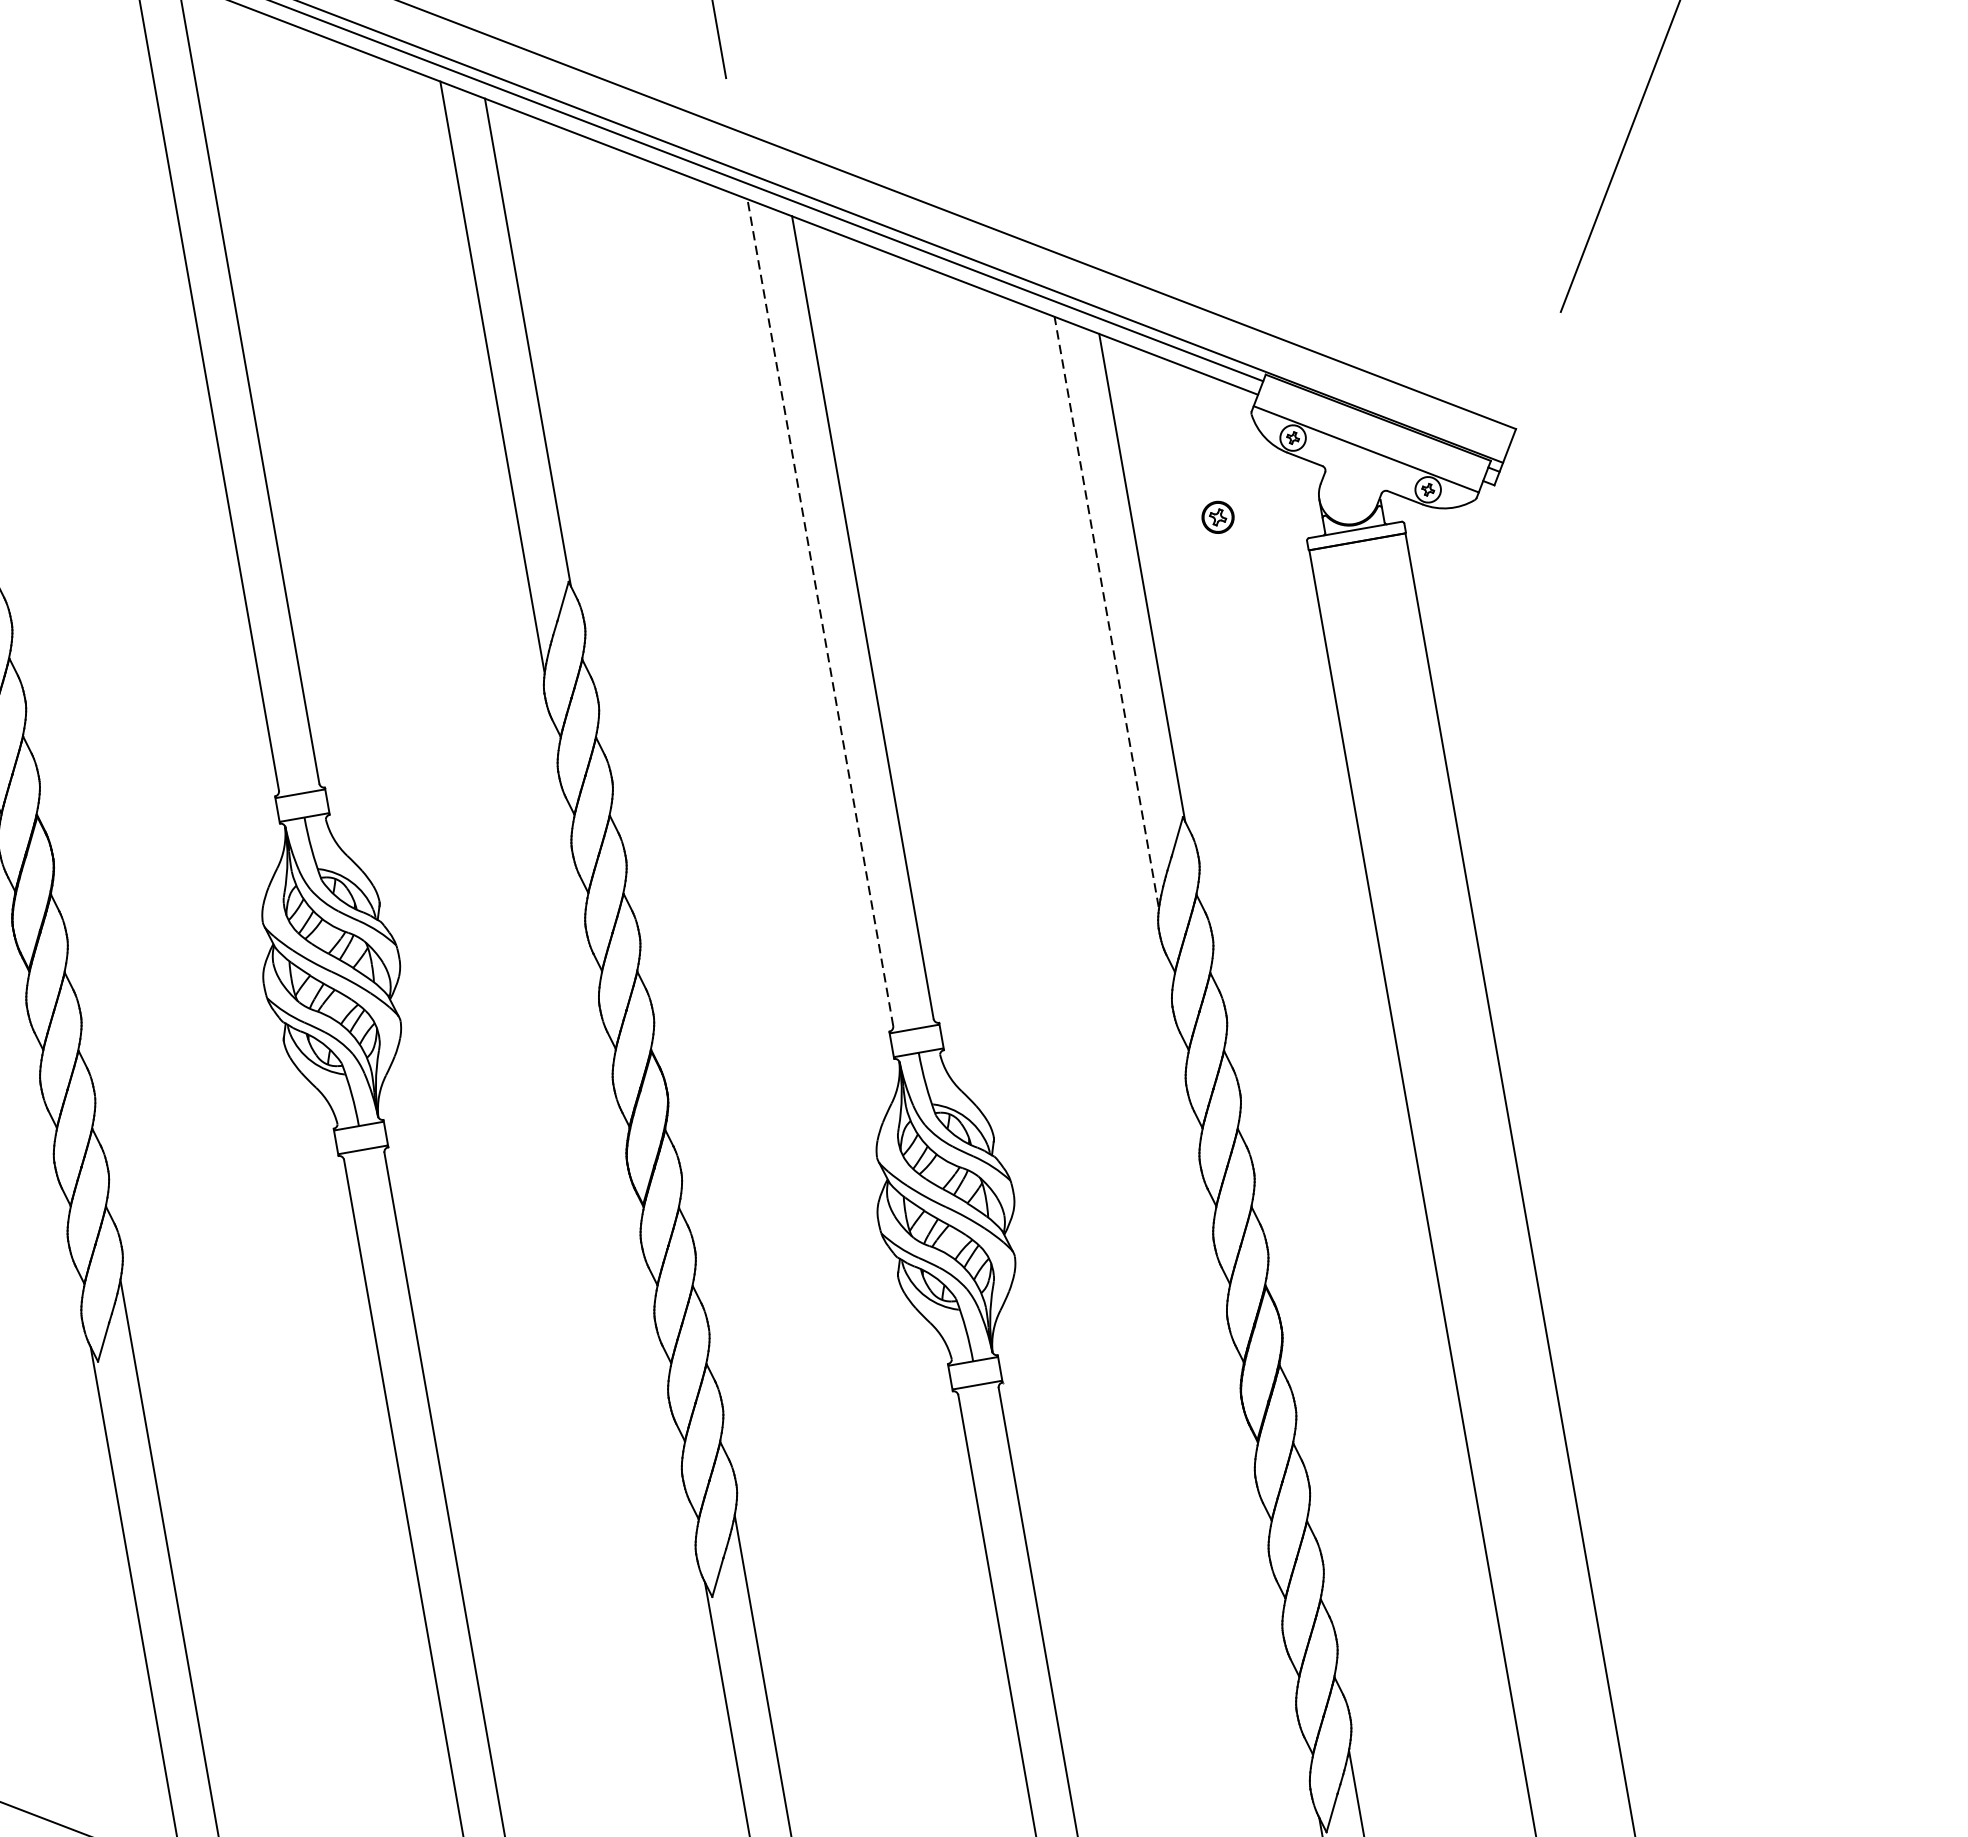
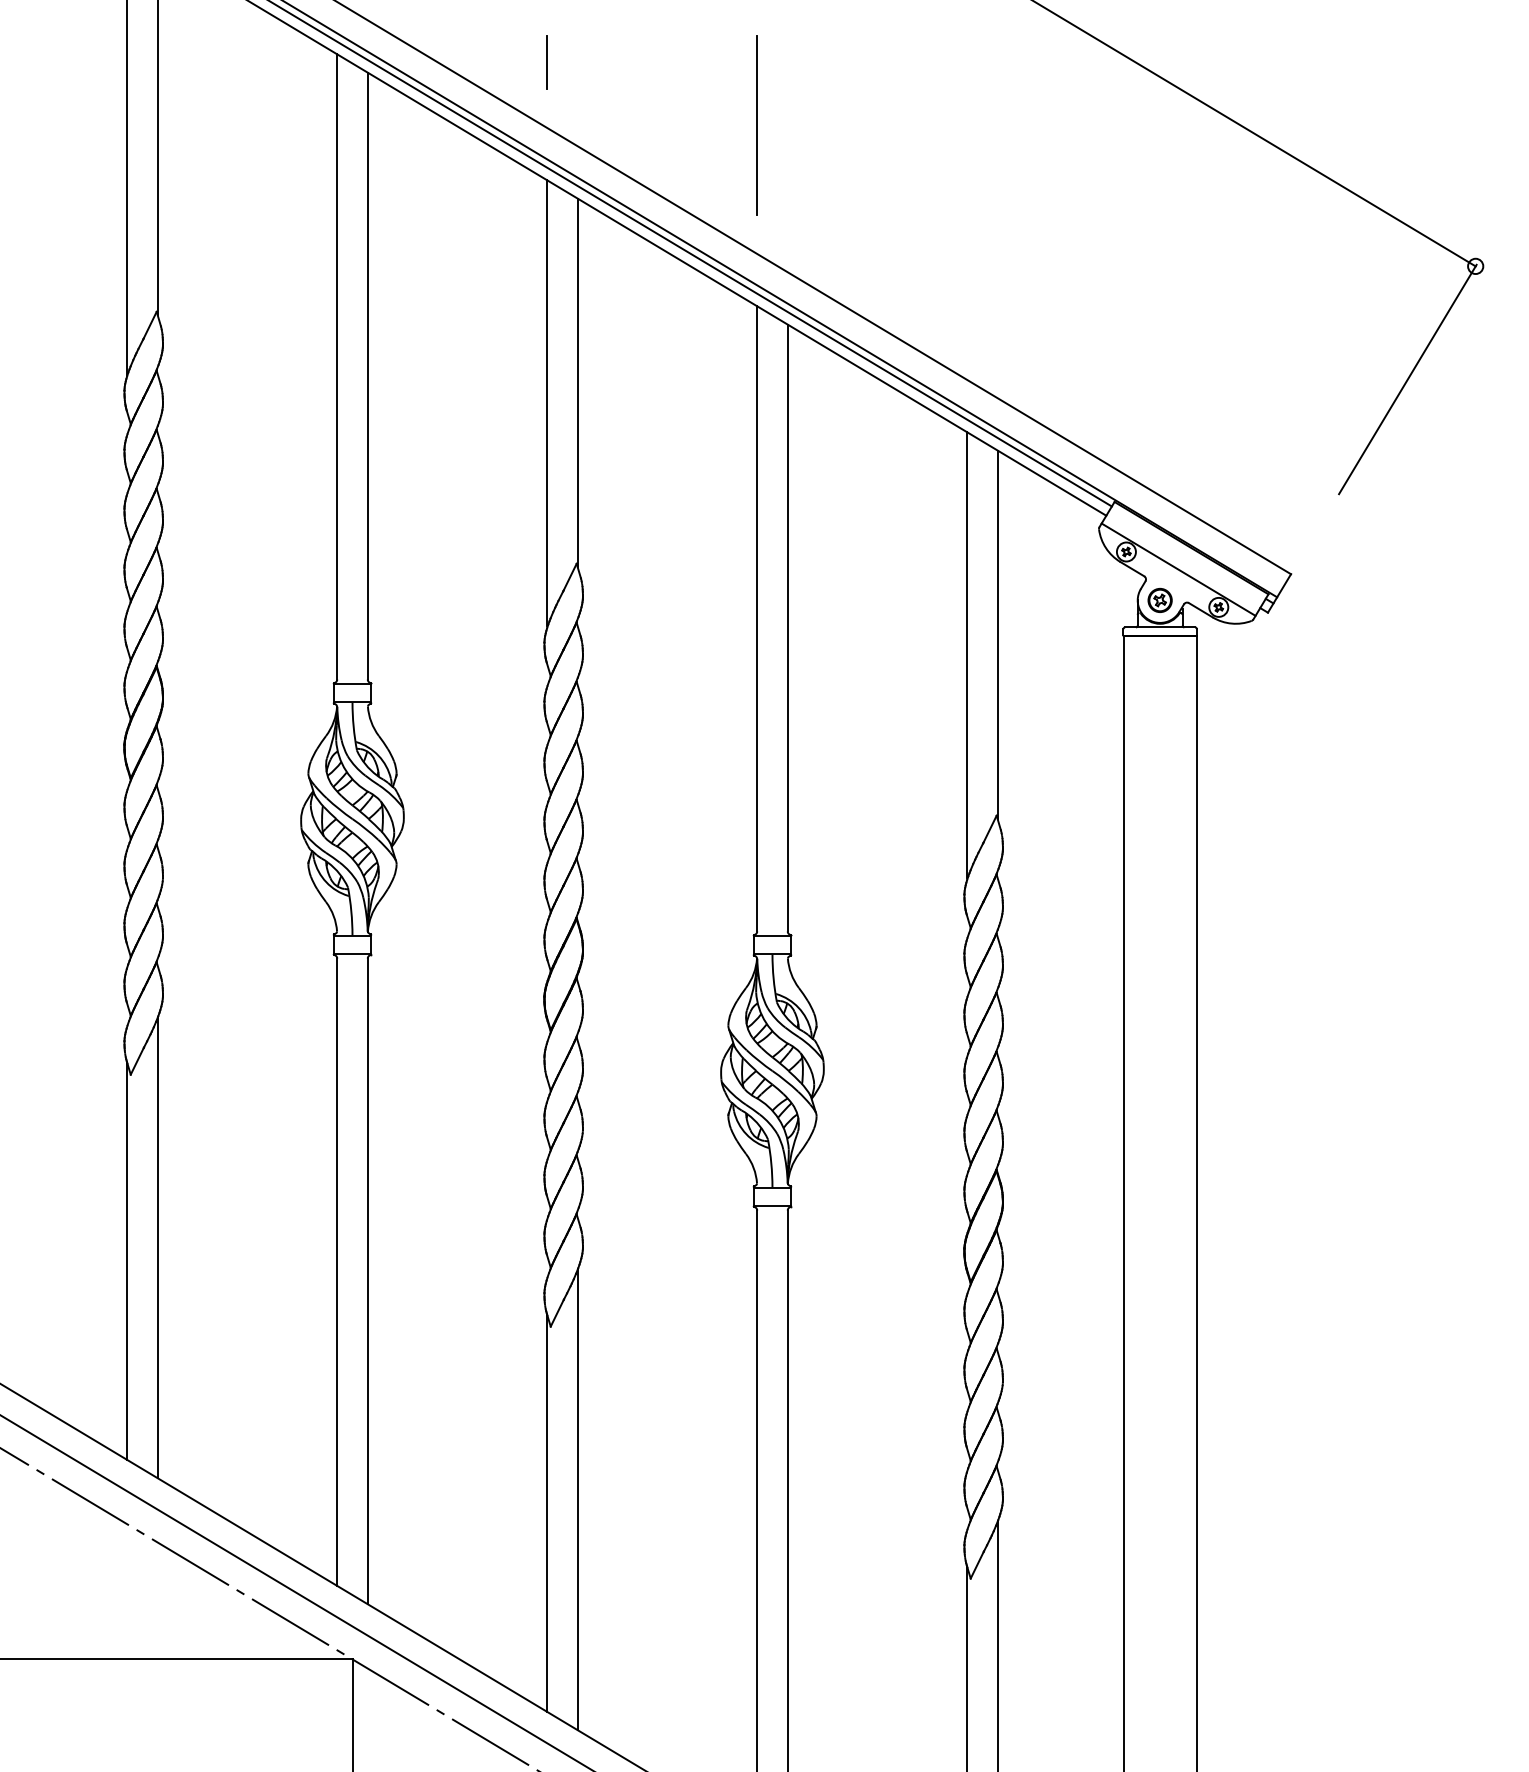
part: (1216, 516) -> (1159, 599), moved
line: (1106, 610) -> (967, 654), dashed -> solid
line: (820, 612) -> (757, 618), dashed -> solid

